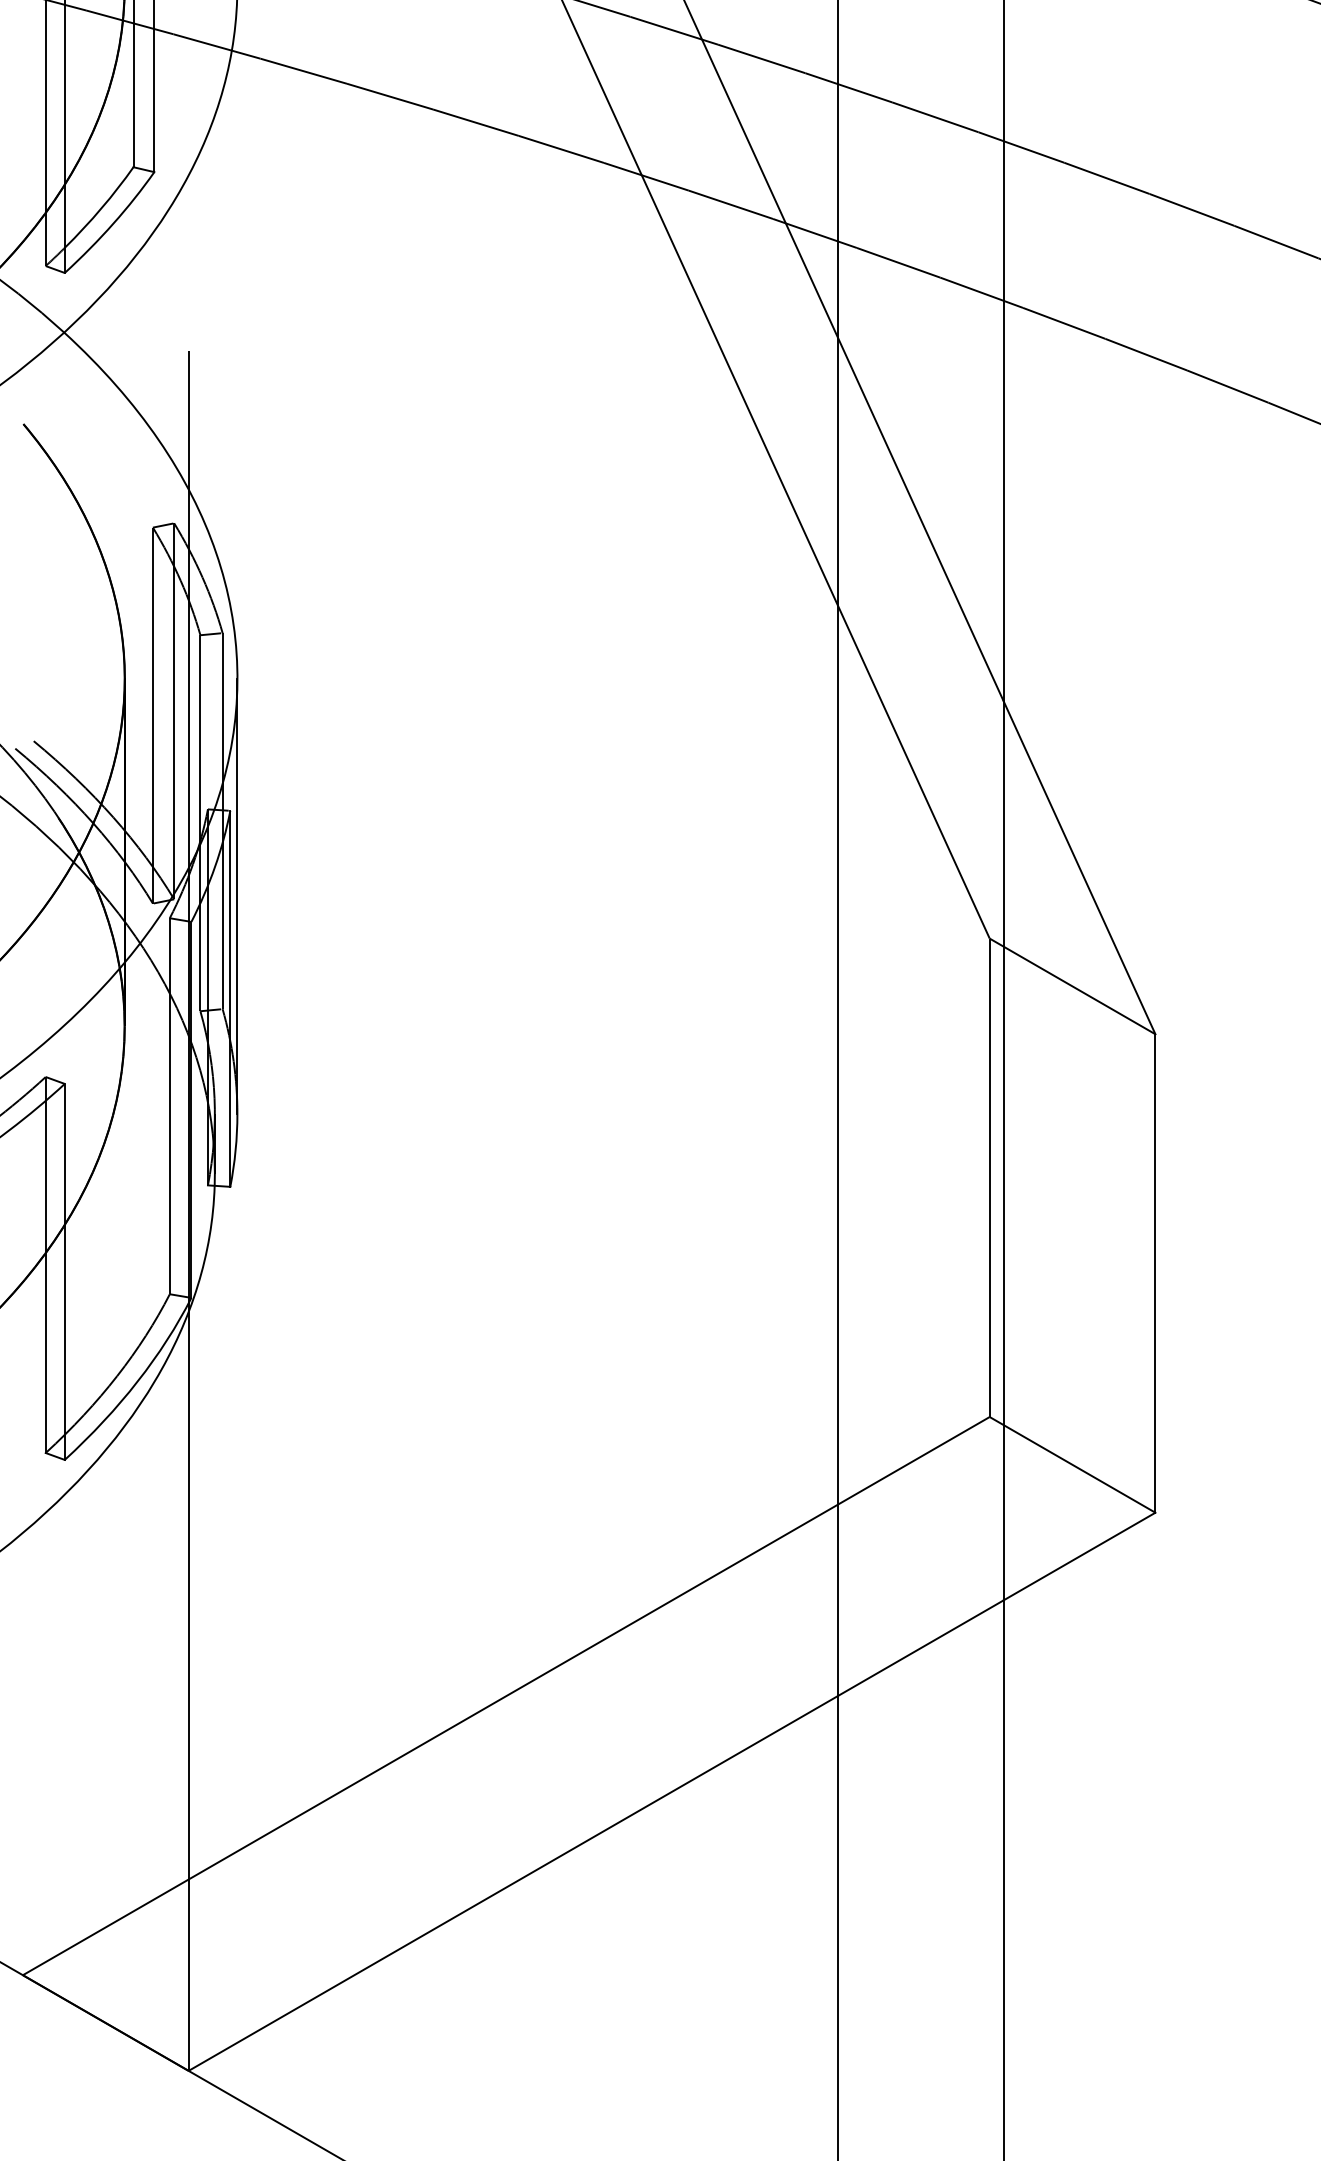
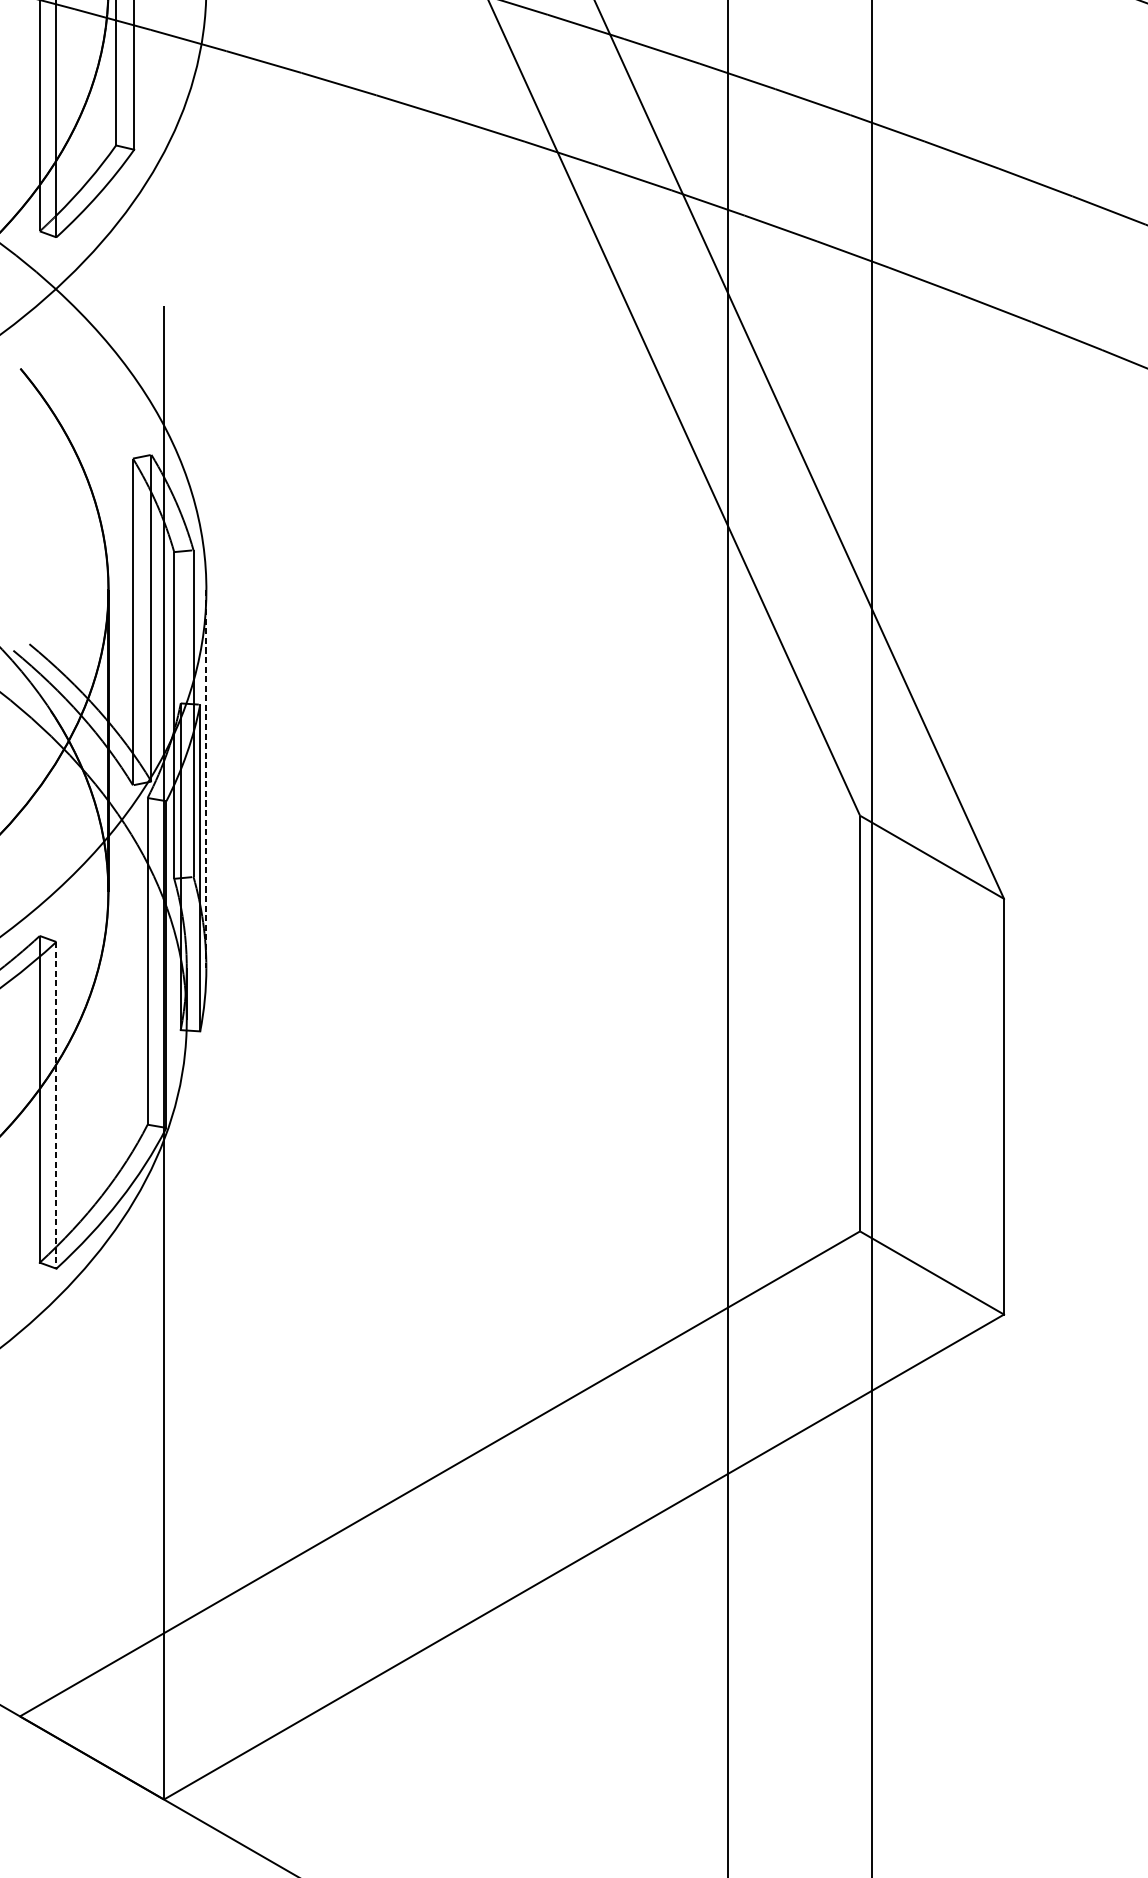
line: (237, 896) -> (206, 779), solid -> dashed
line: (64, 1271) -> (56, 1104), solid -> dashed

